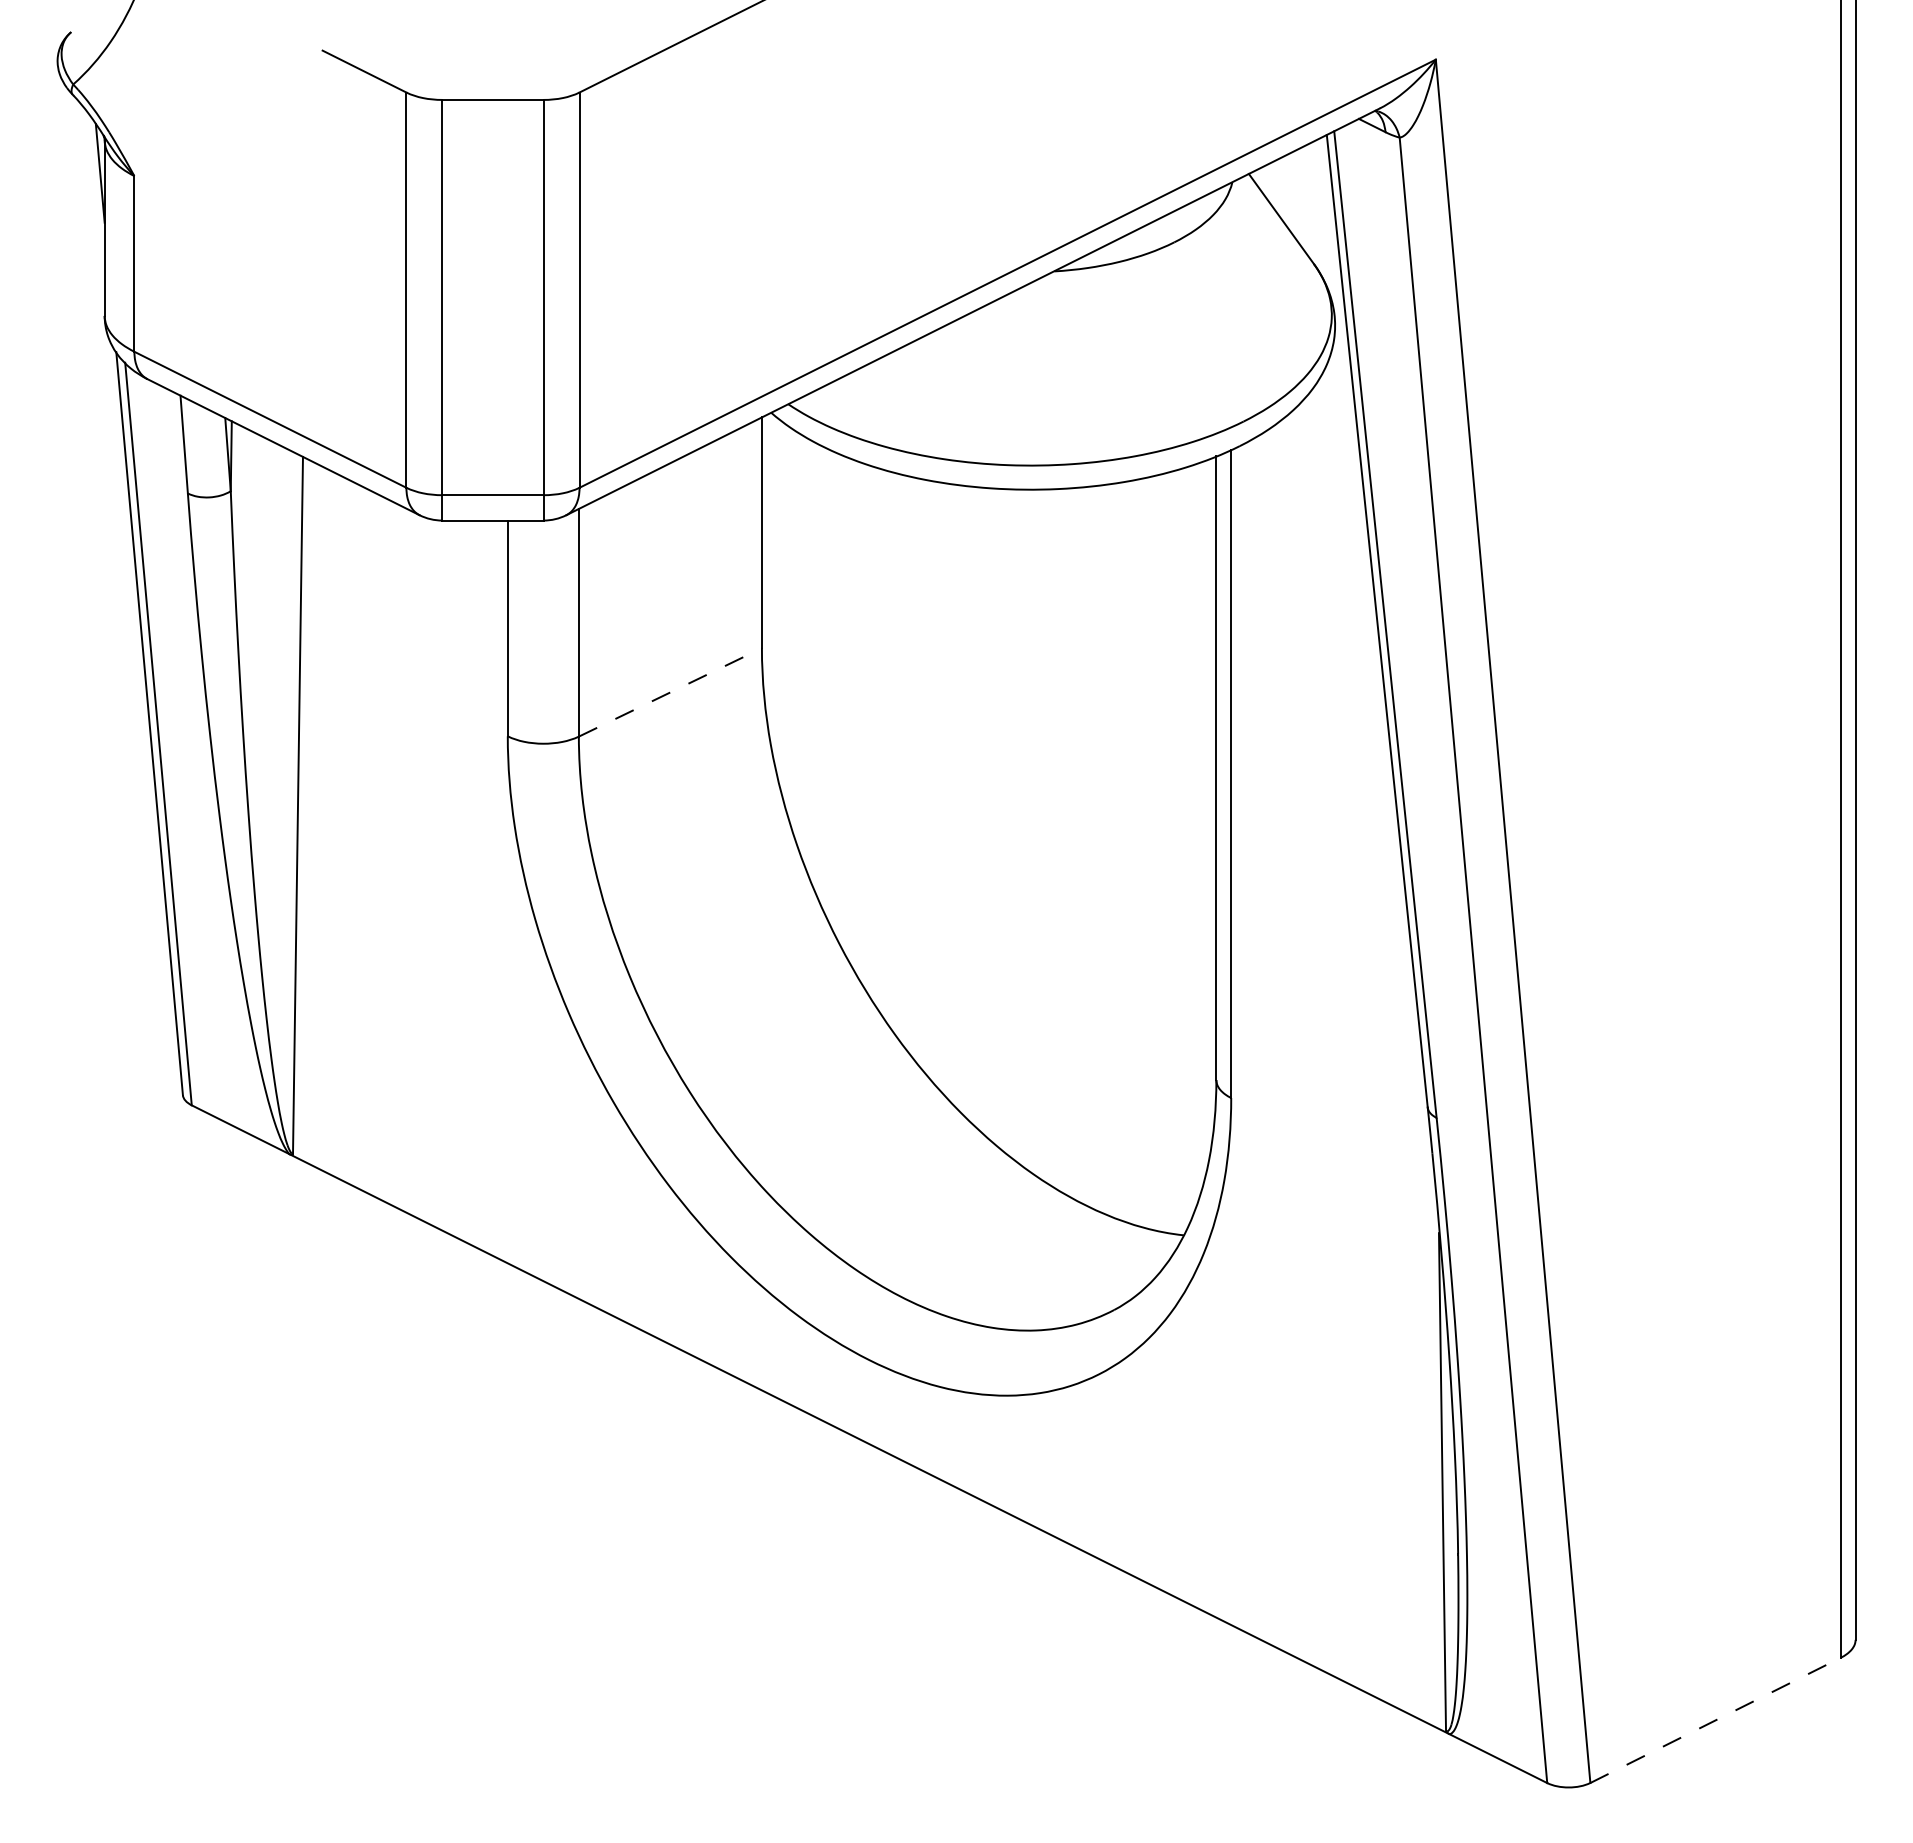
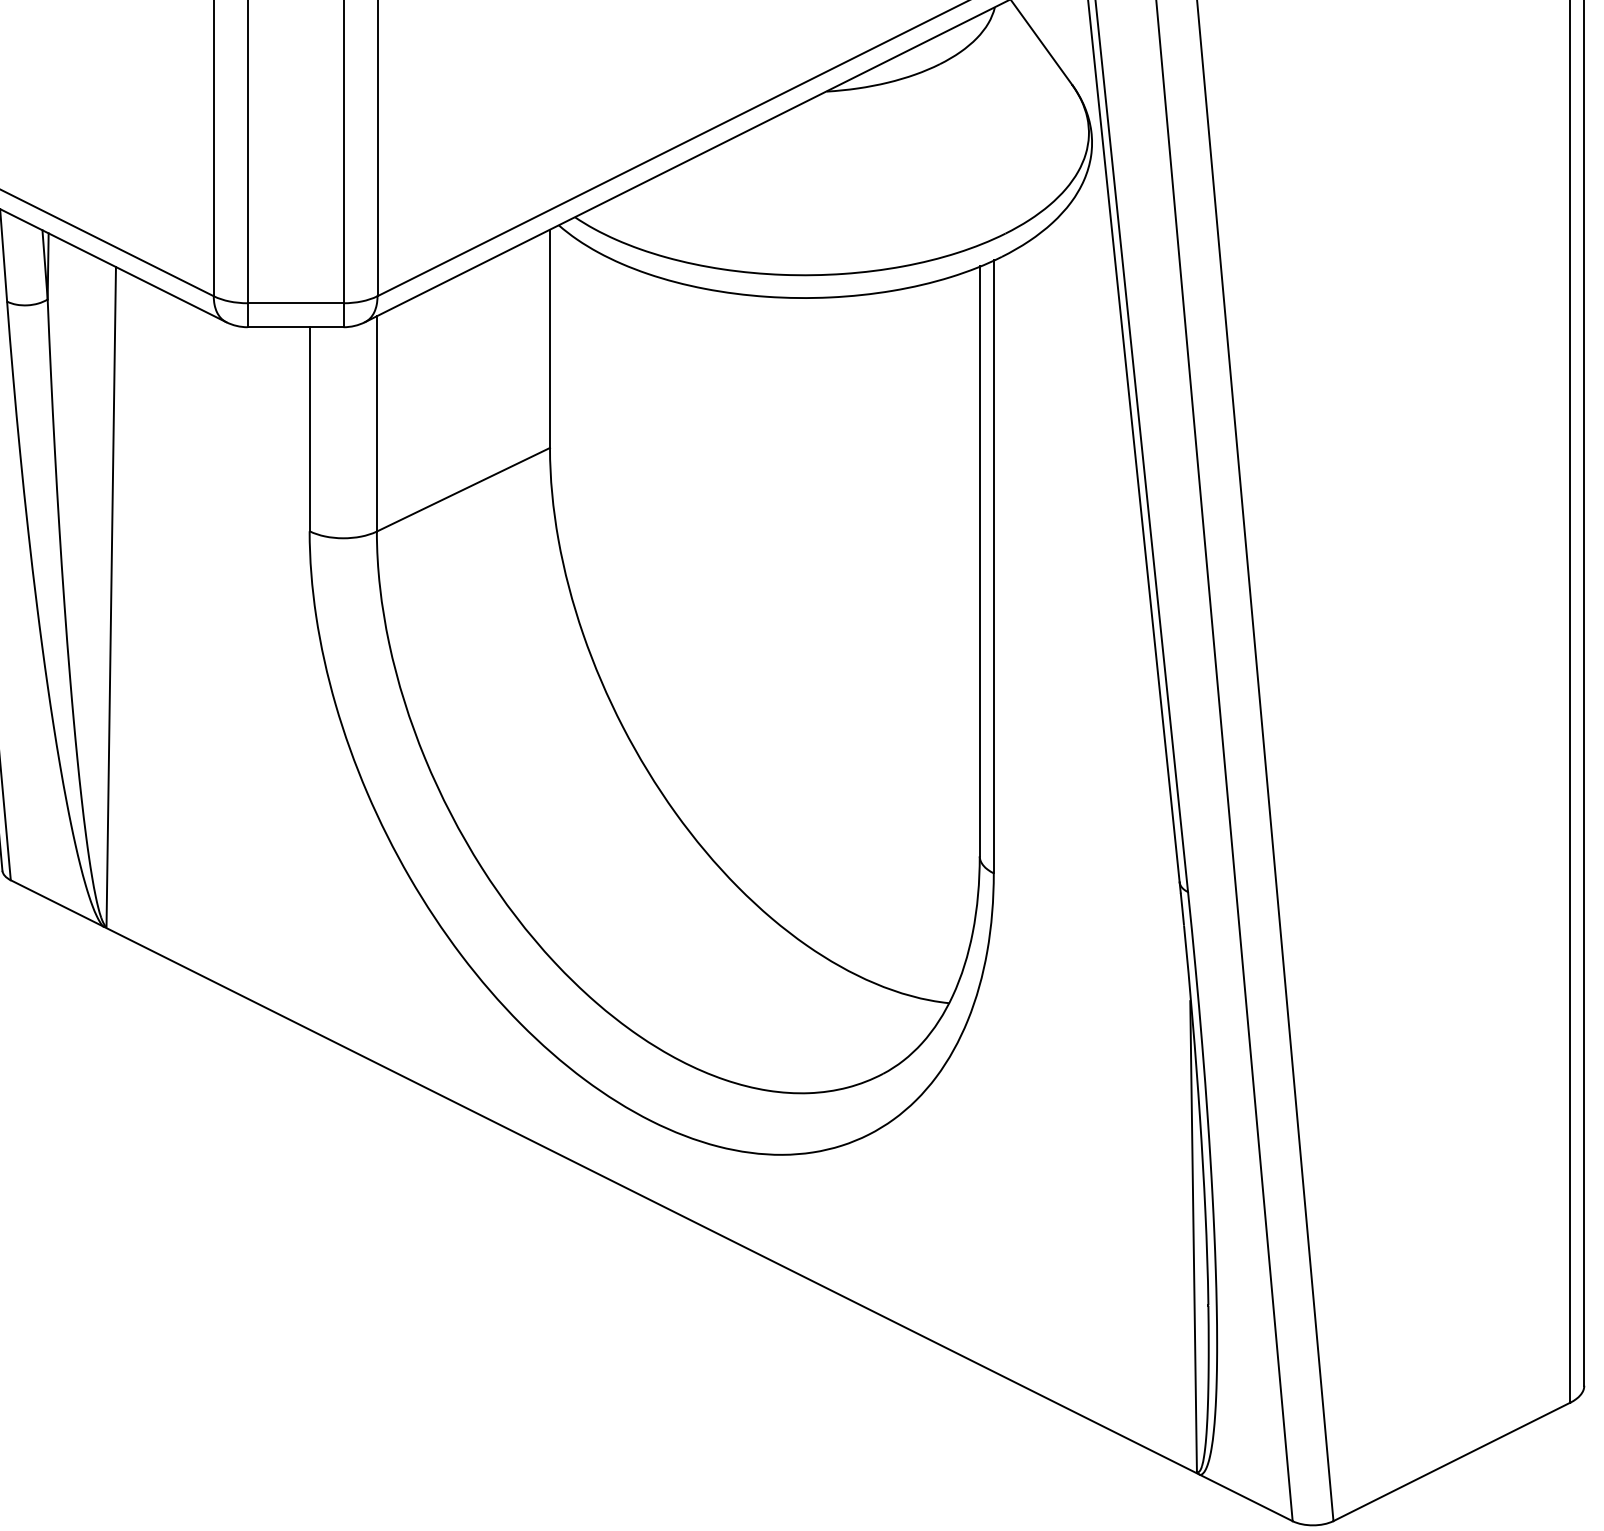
line: (670, 692) -> (463, 489), dashed -> solid
line: (1715, 1720) -> (1451, 1462), dashed -> solid

